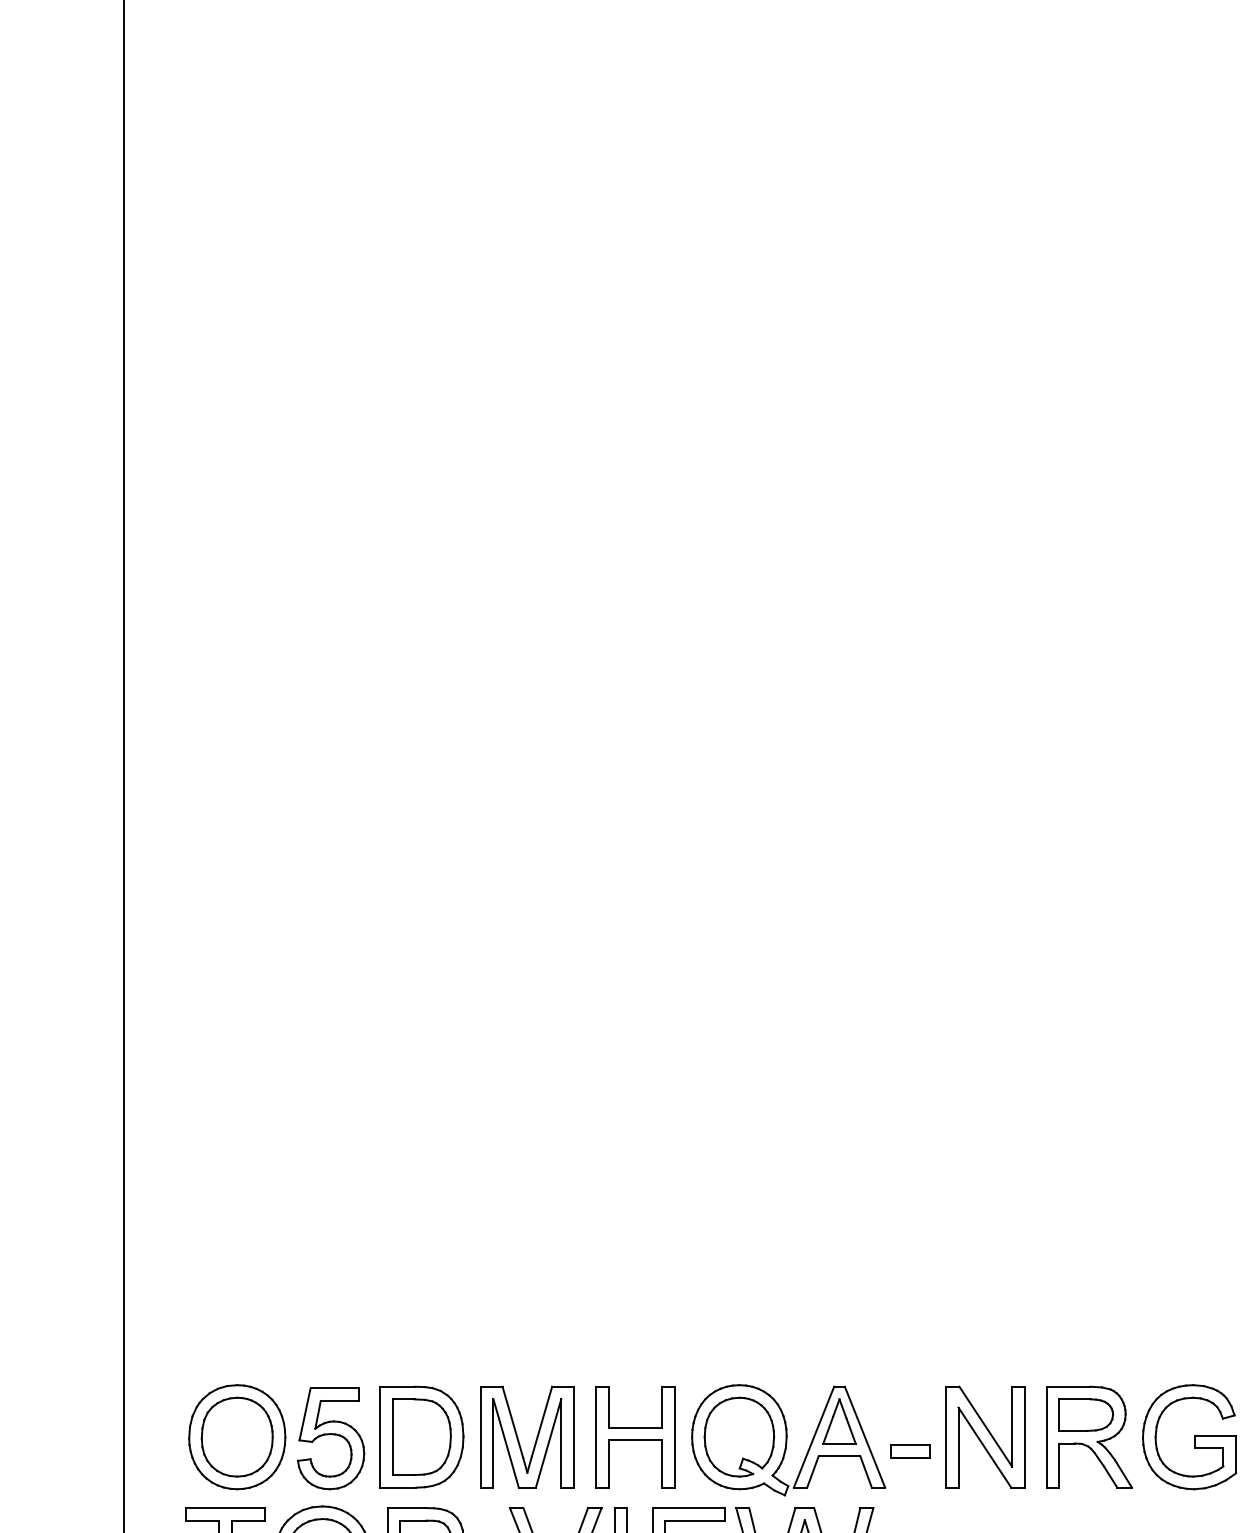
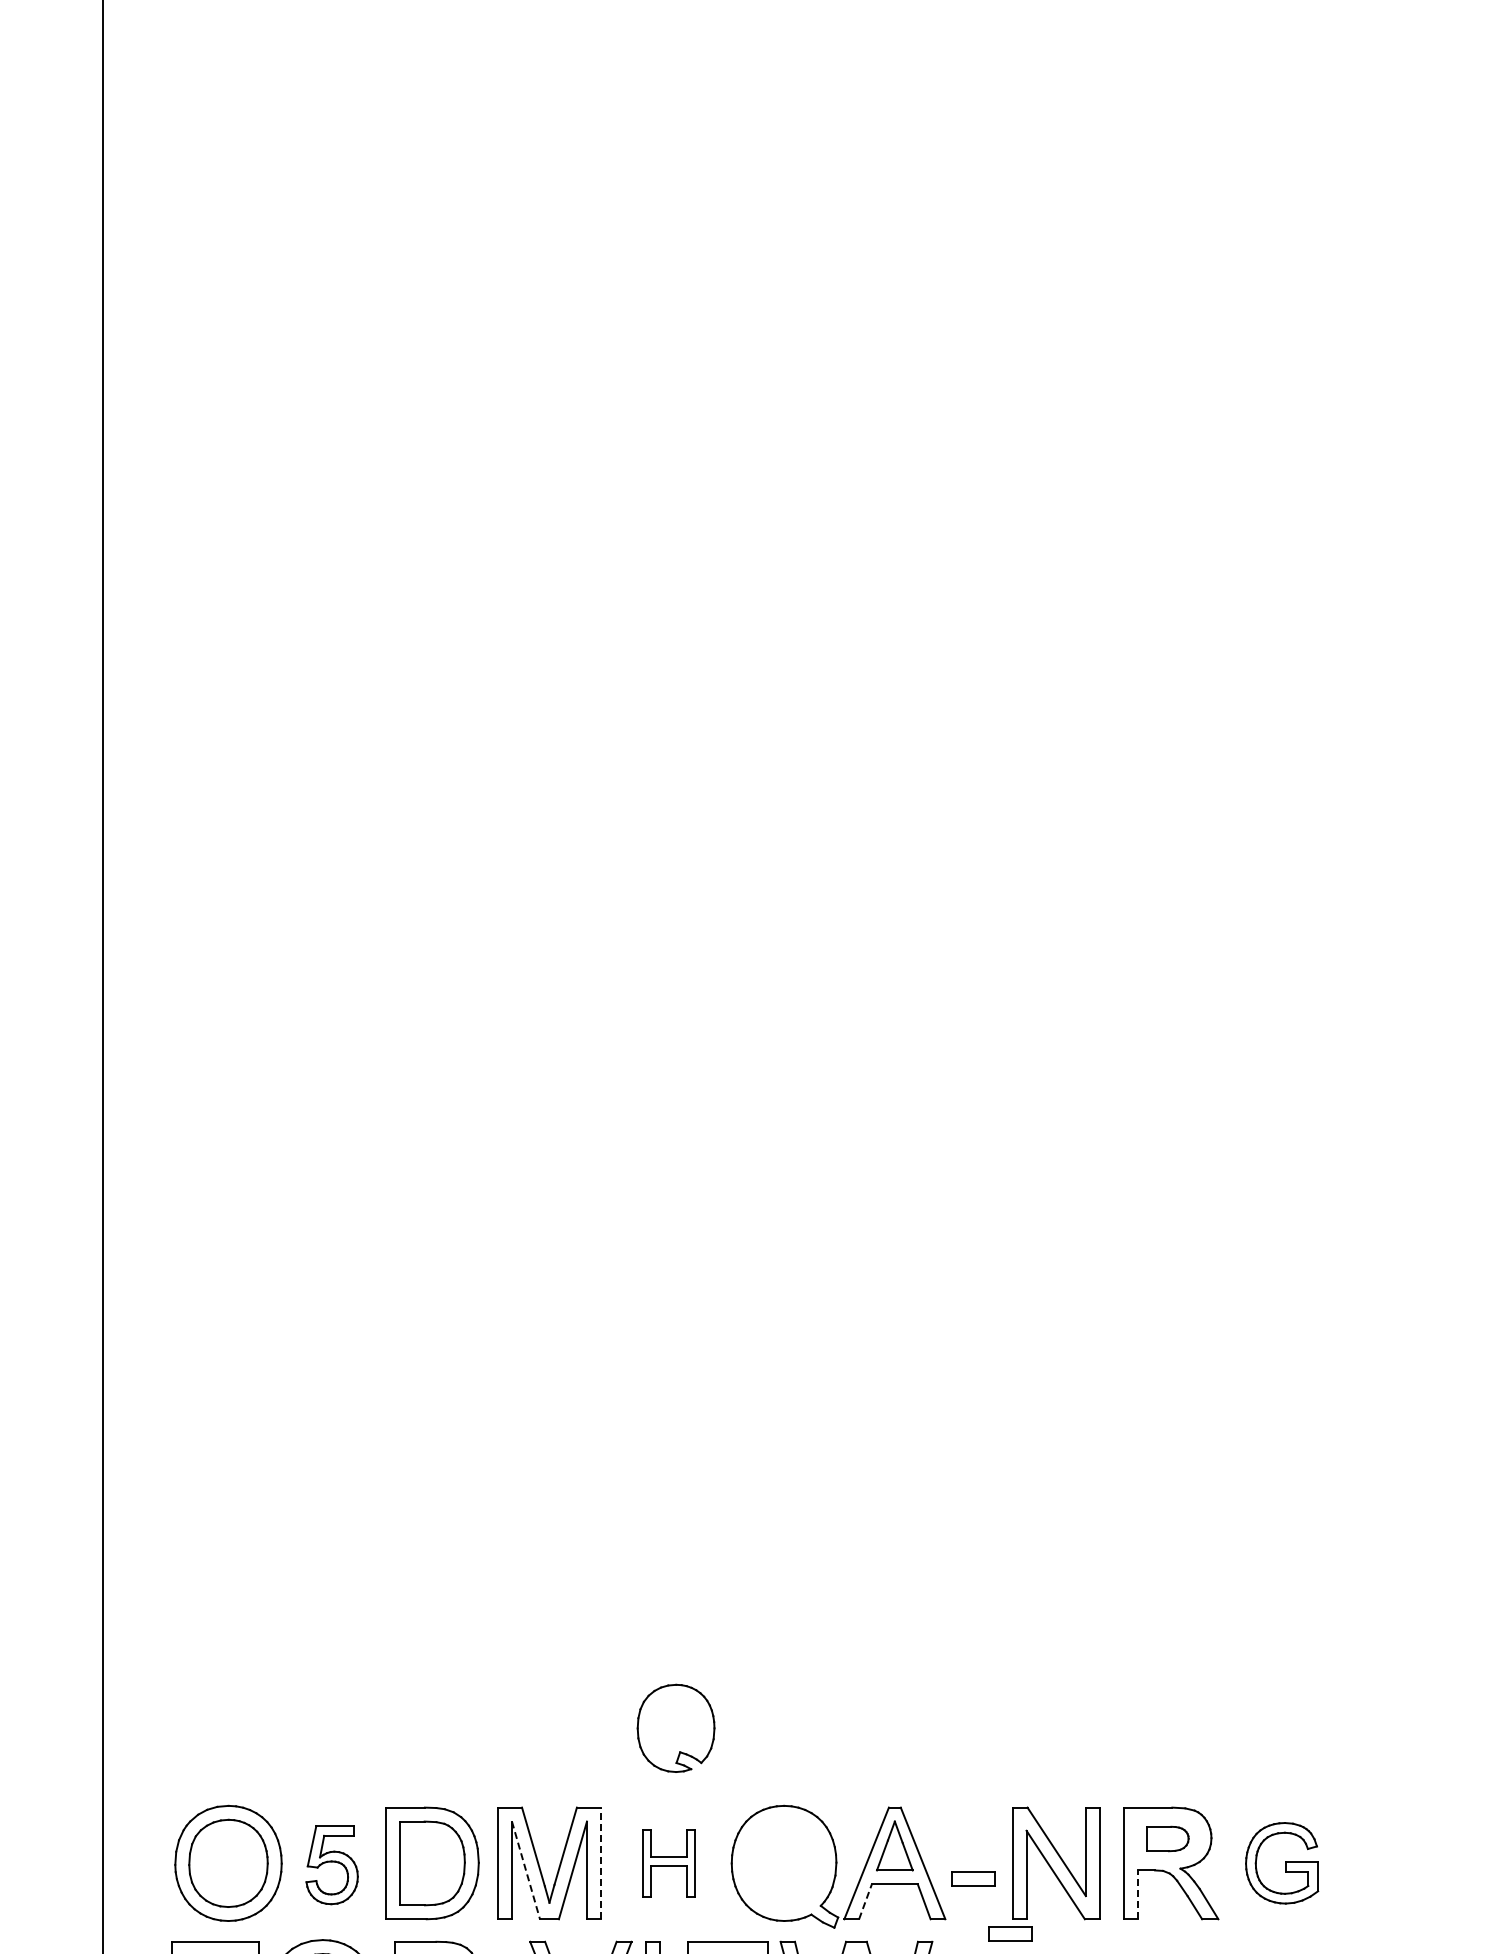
part: (1085, 1414) -> (1167, 1838), size x0.7
part: (738, 1436) -> (675, 1727), moved
part: (1188, 1436) -> (1281, 1862), size x0.7
line: (573, 1437) -> (600, 1863), solid -> dashed
part: (634, 1437) -> (668, 1863), size x0.6
part: (330, 1438) -> (331, 1864), size x0.7
line: (506, 1443) -> (526, 1870), solid -> dashed
line: (1059, 1465) -> (1138, 1894), solid -> dashed
line: (812, 1471) -> (865, 1901), solid -> dashed
part: (944, 1500) -> (1010, 1933), added

